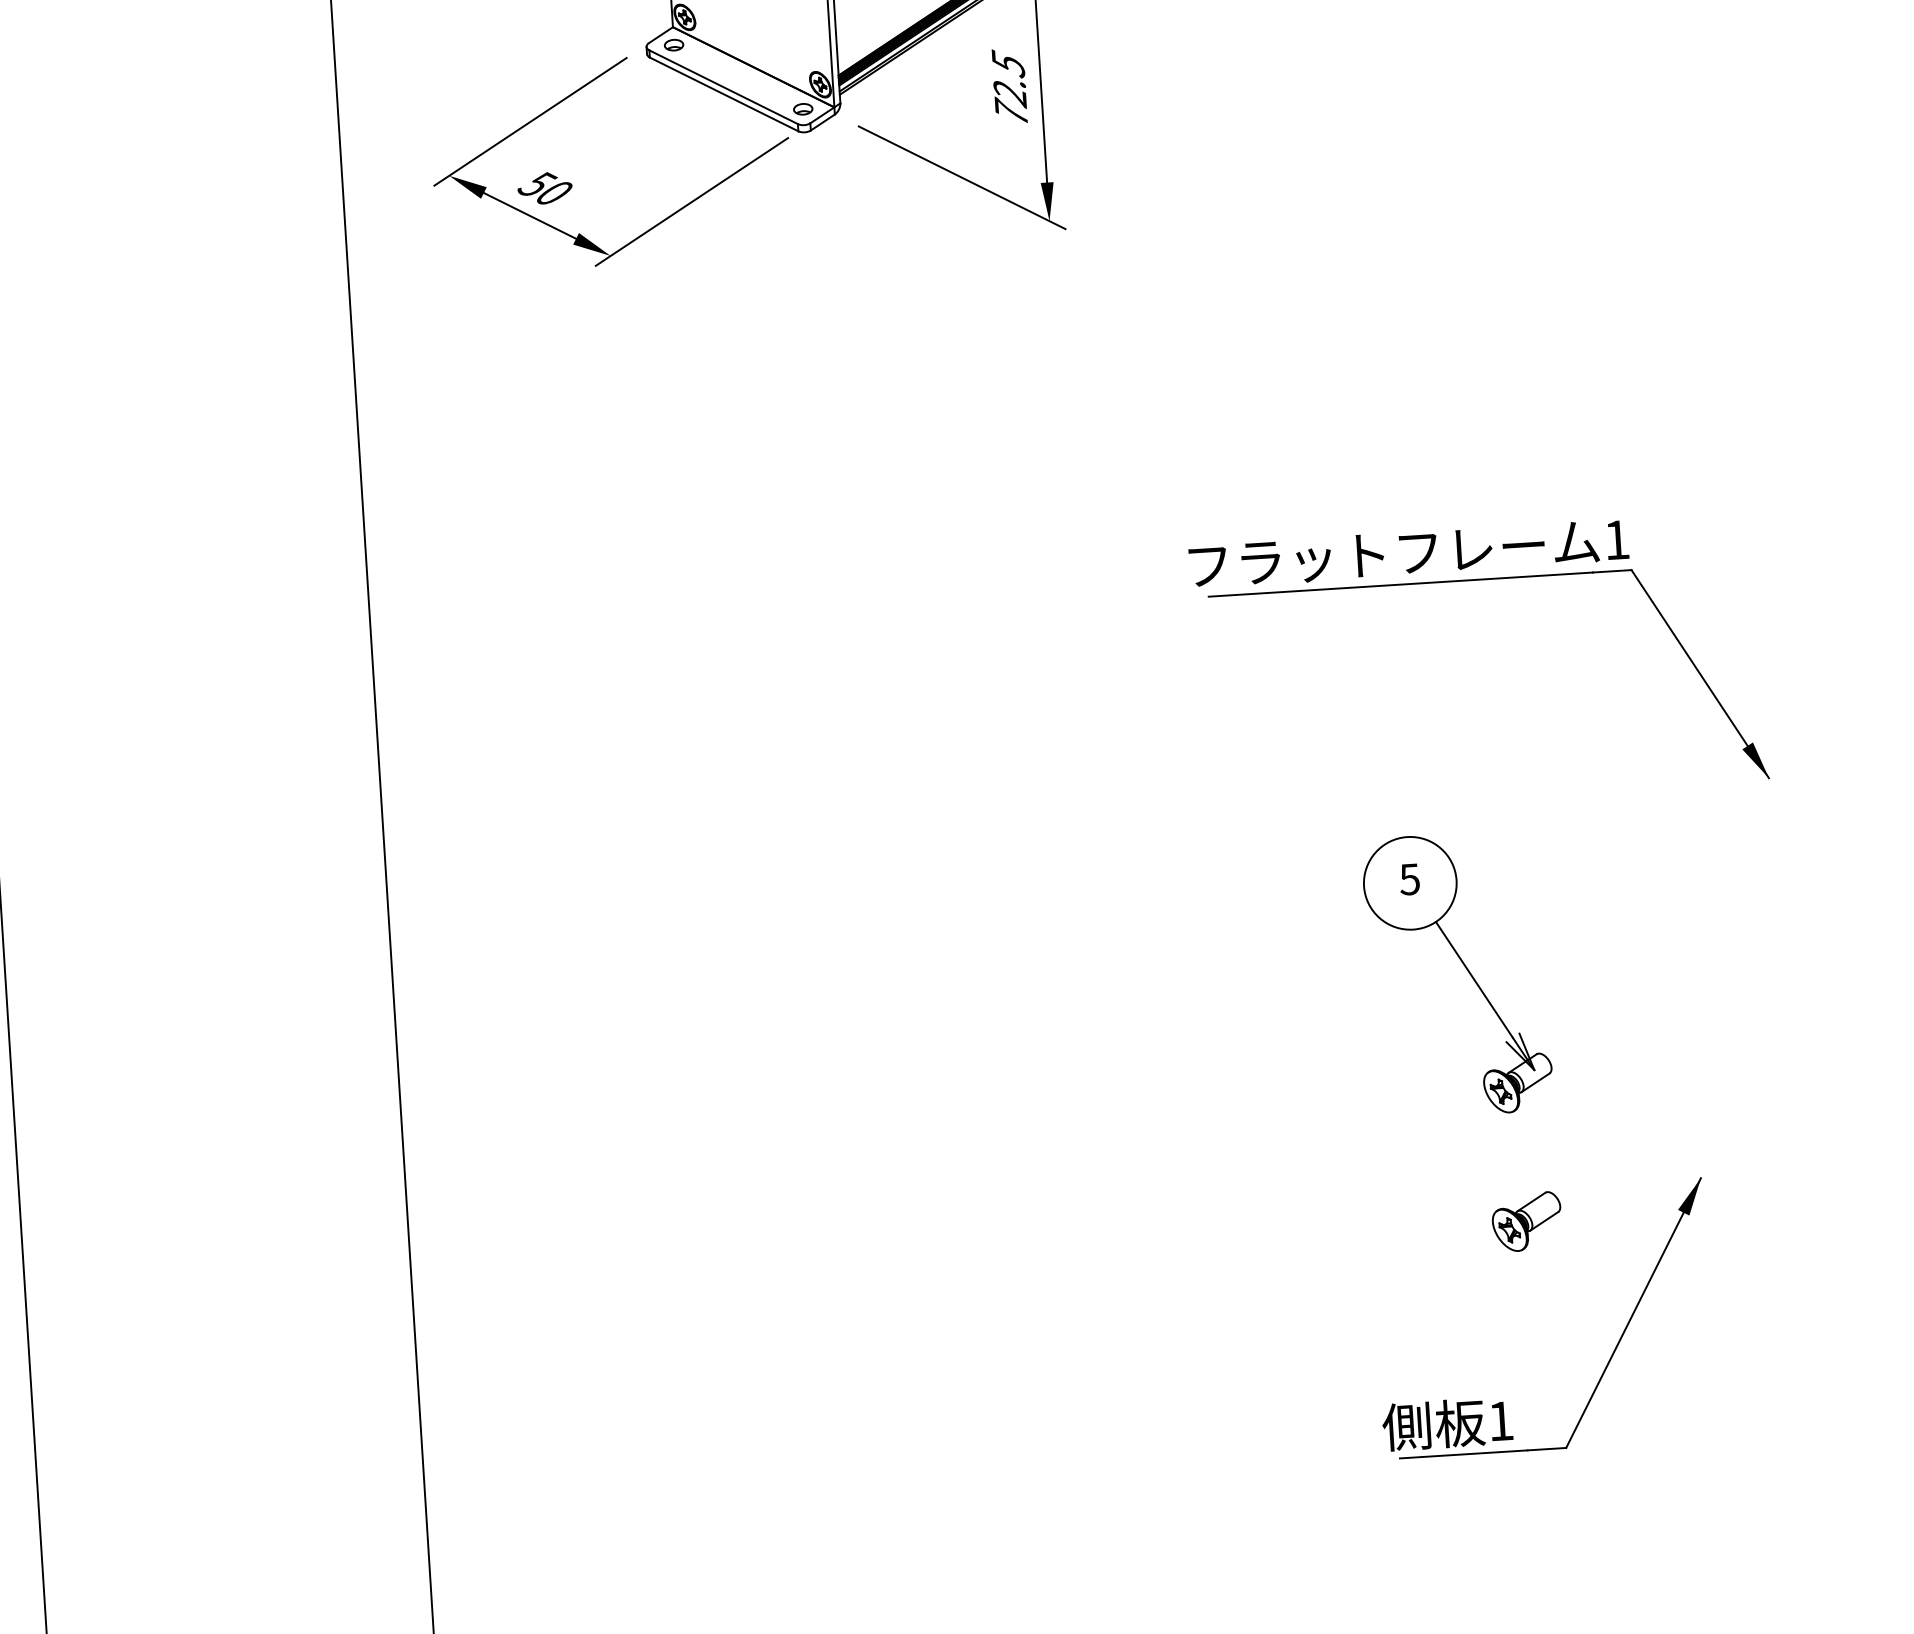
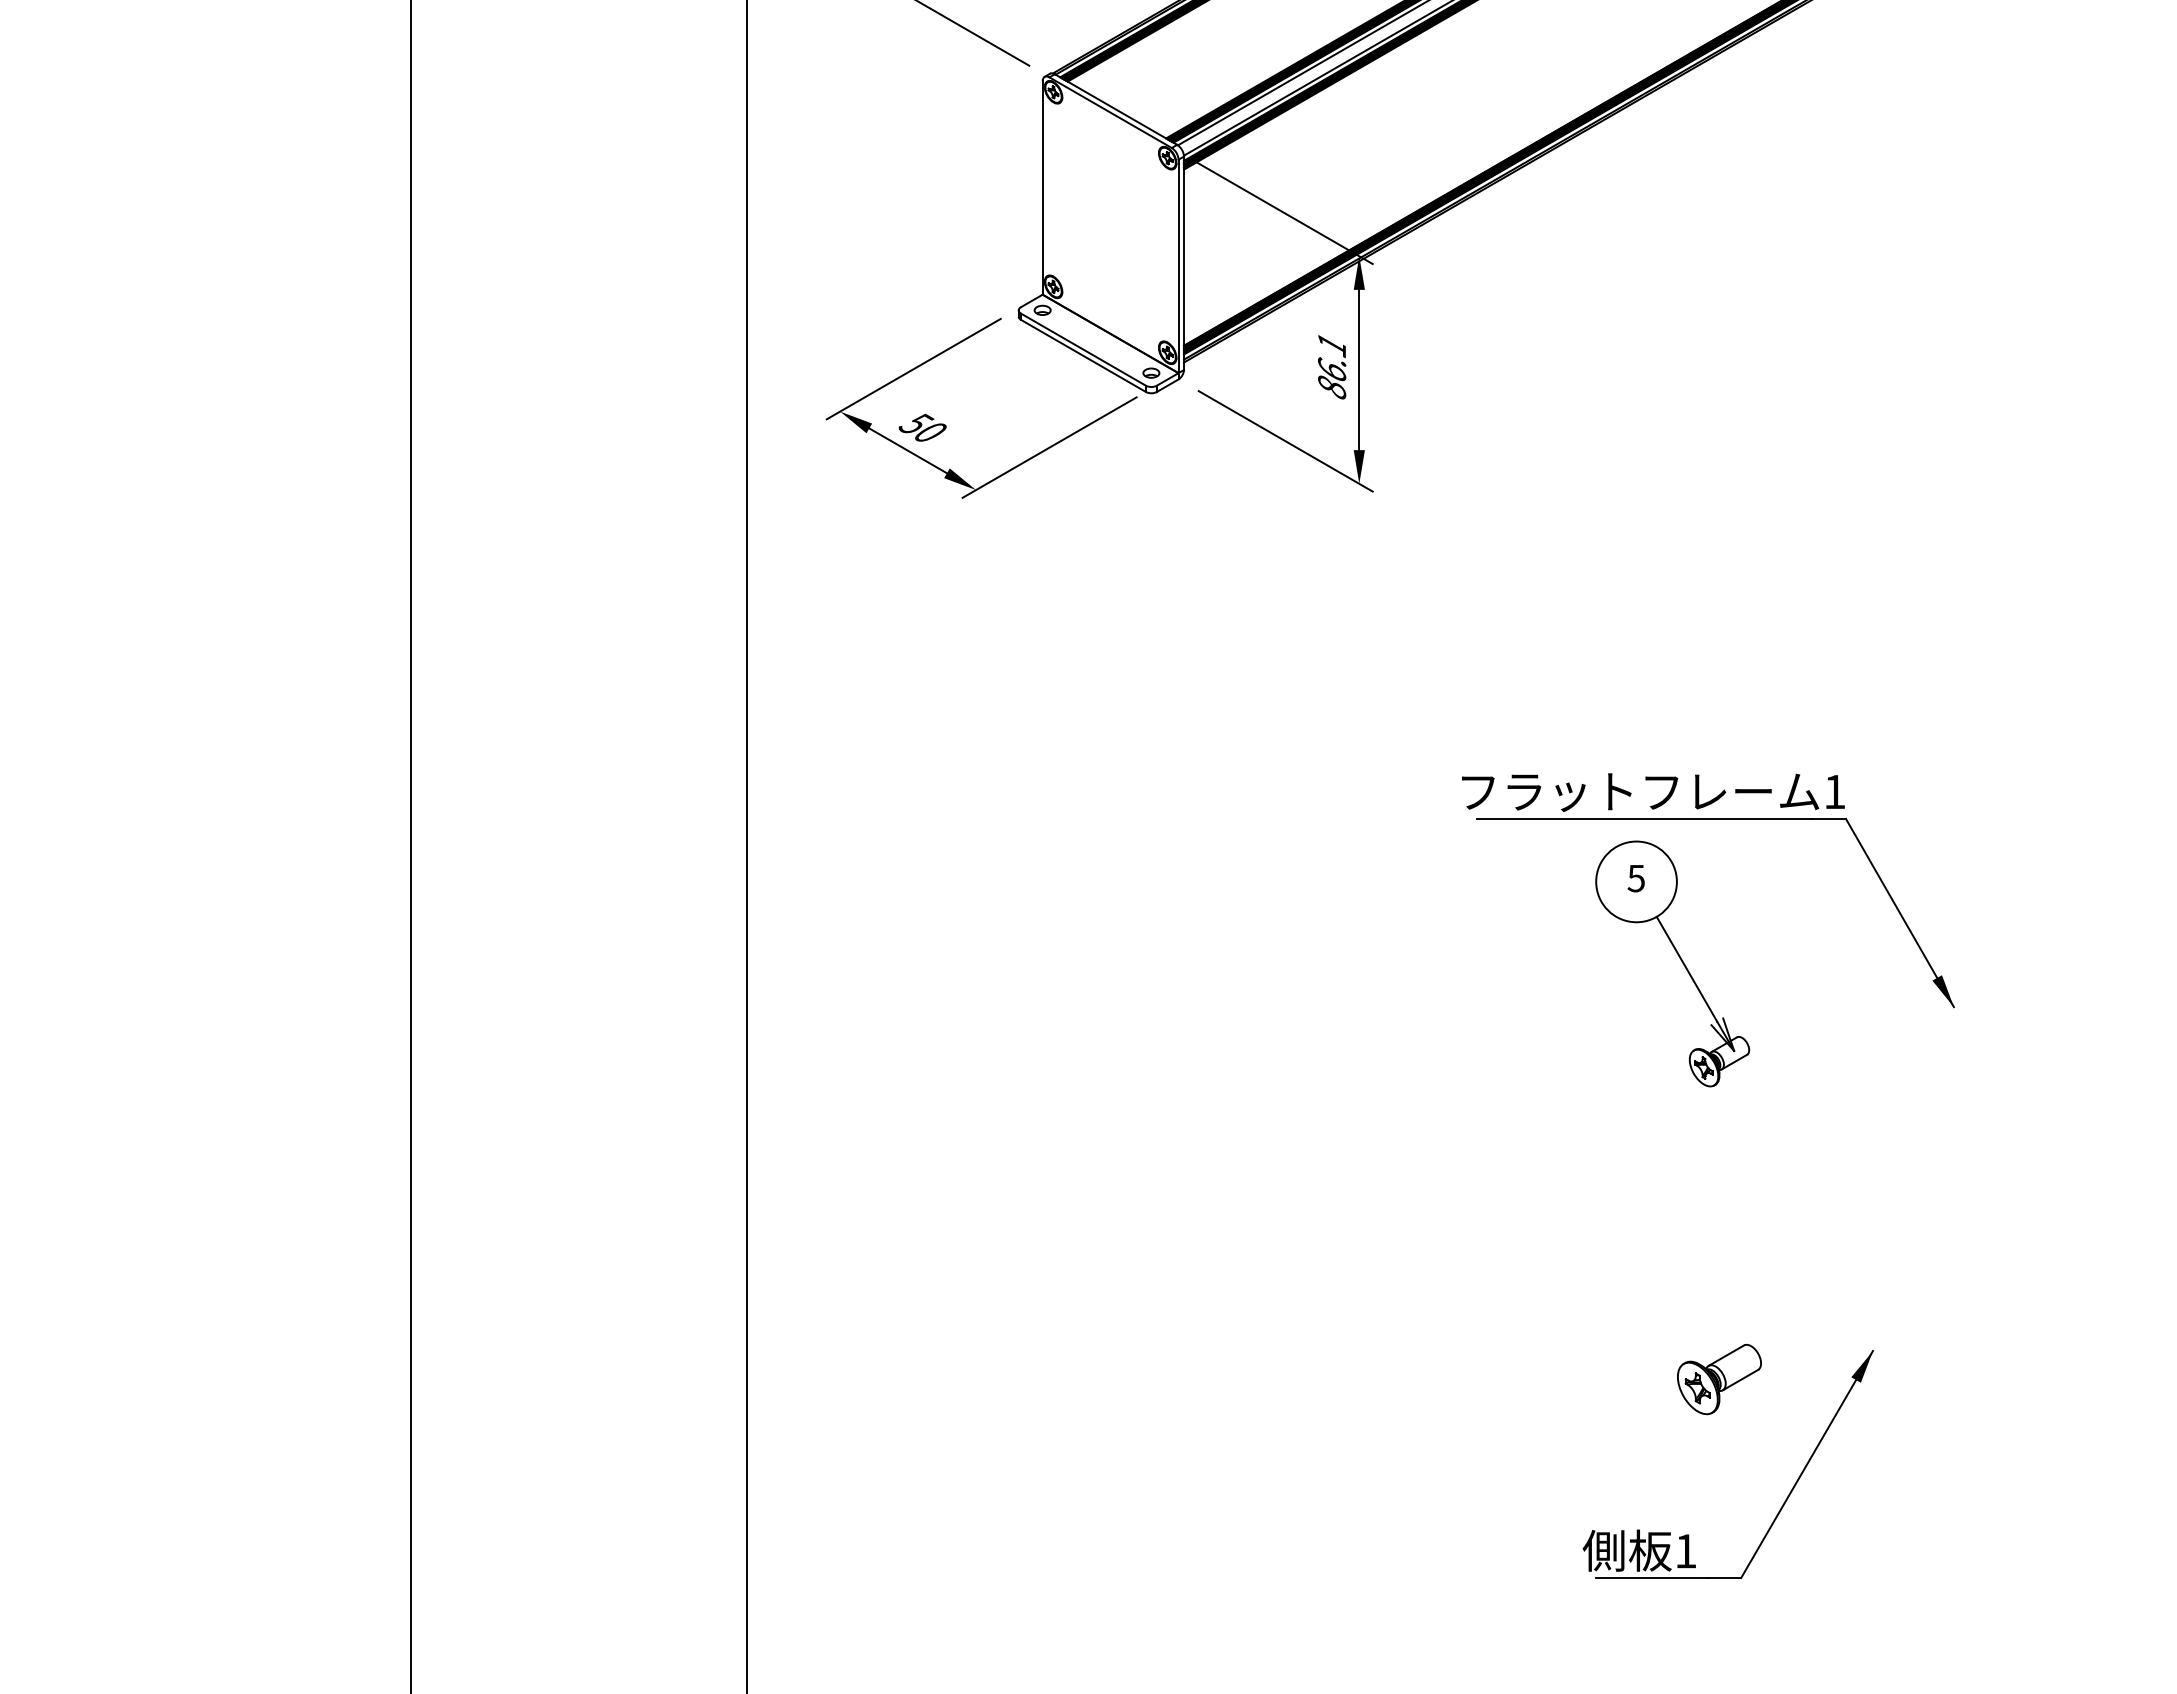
text: (1010, 87) -> (1332, 365), 72.5 -> 86.1
part: (1466, 970) -> (1680, 960), moved
part: (1527, 1221) -> (1719, 1379), size x1.4

